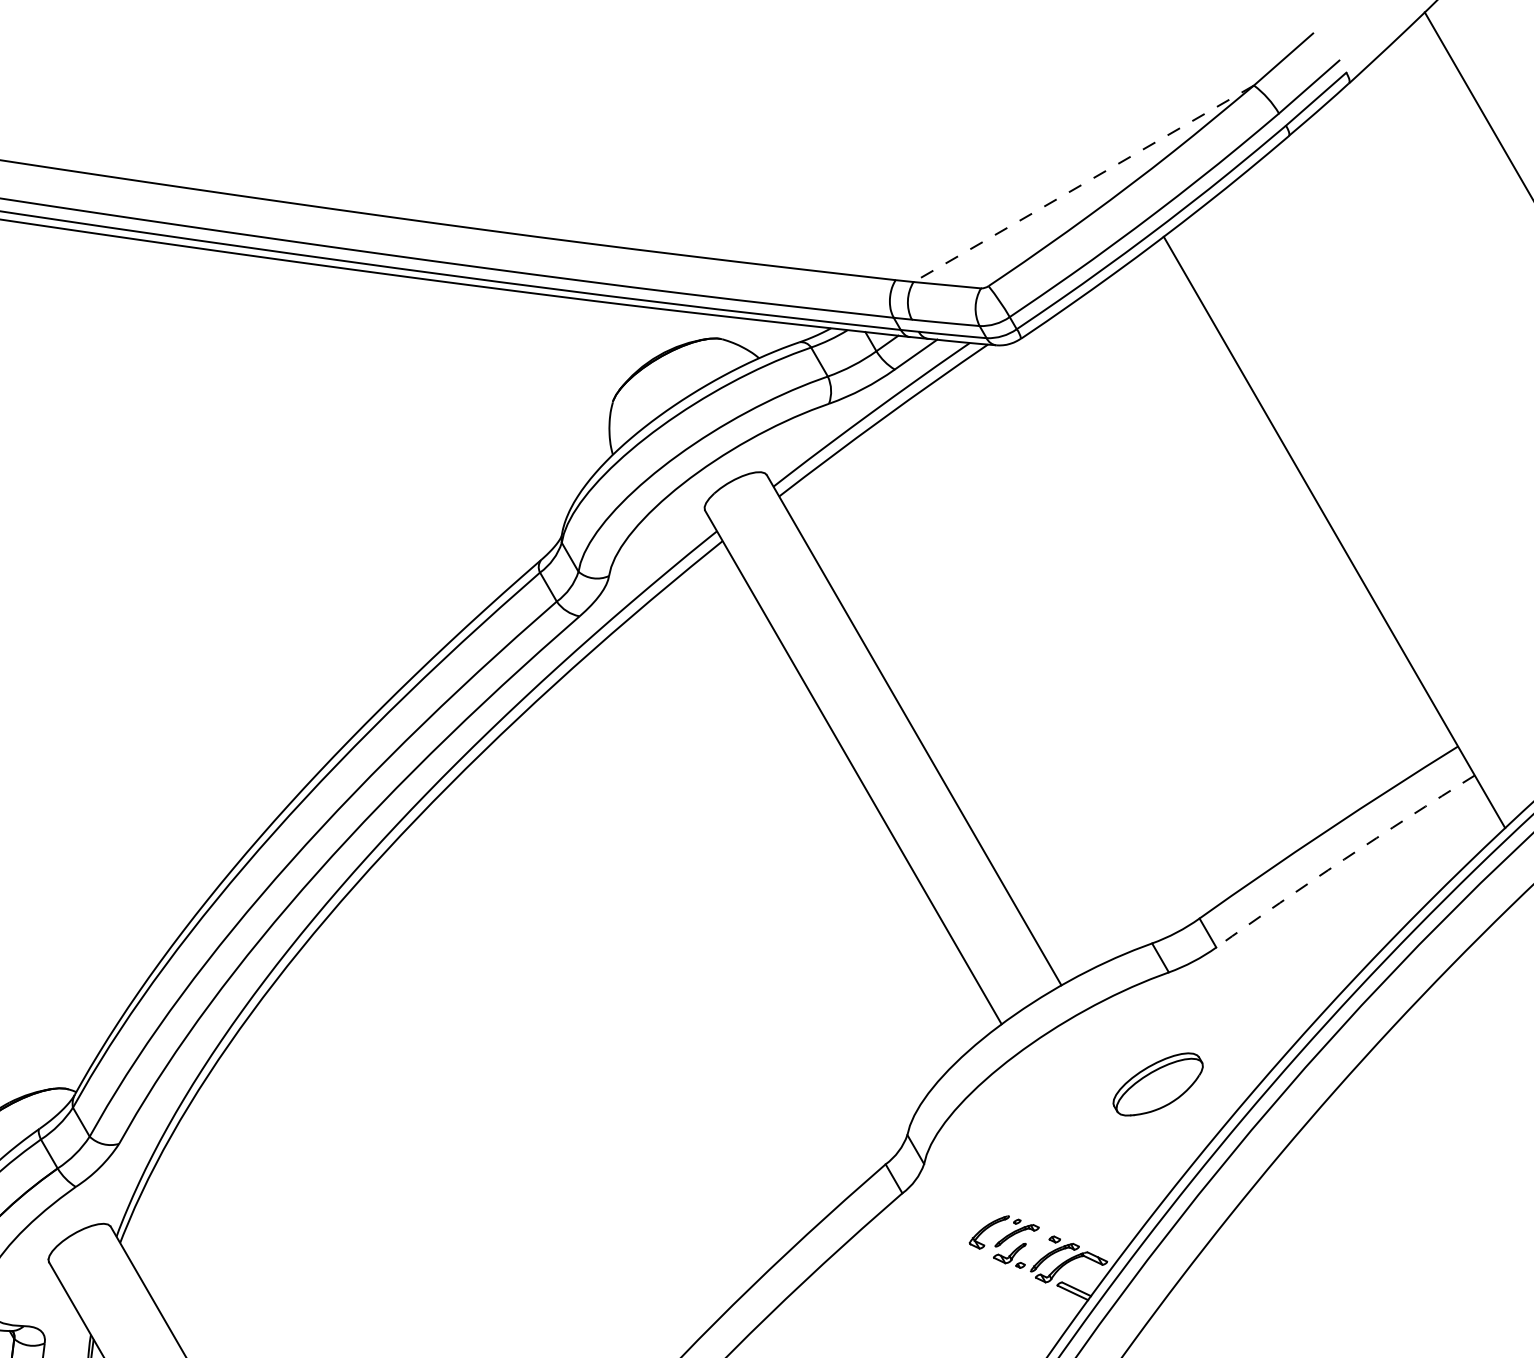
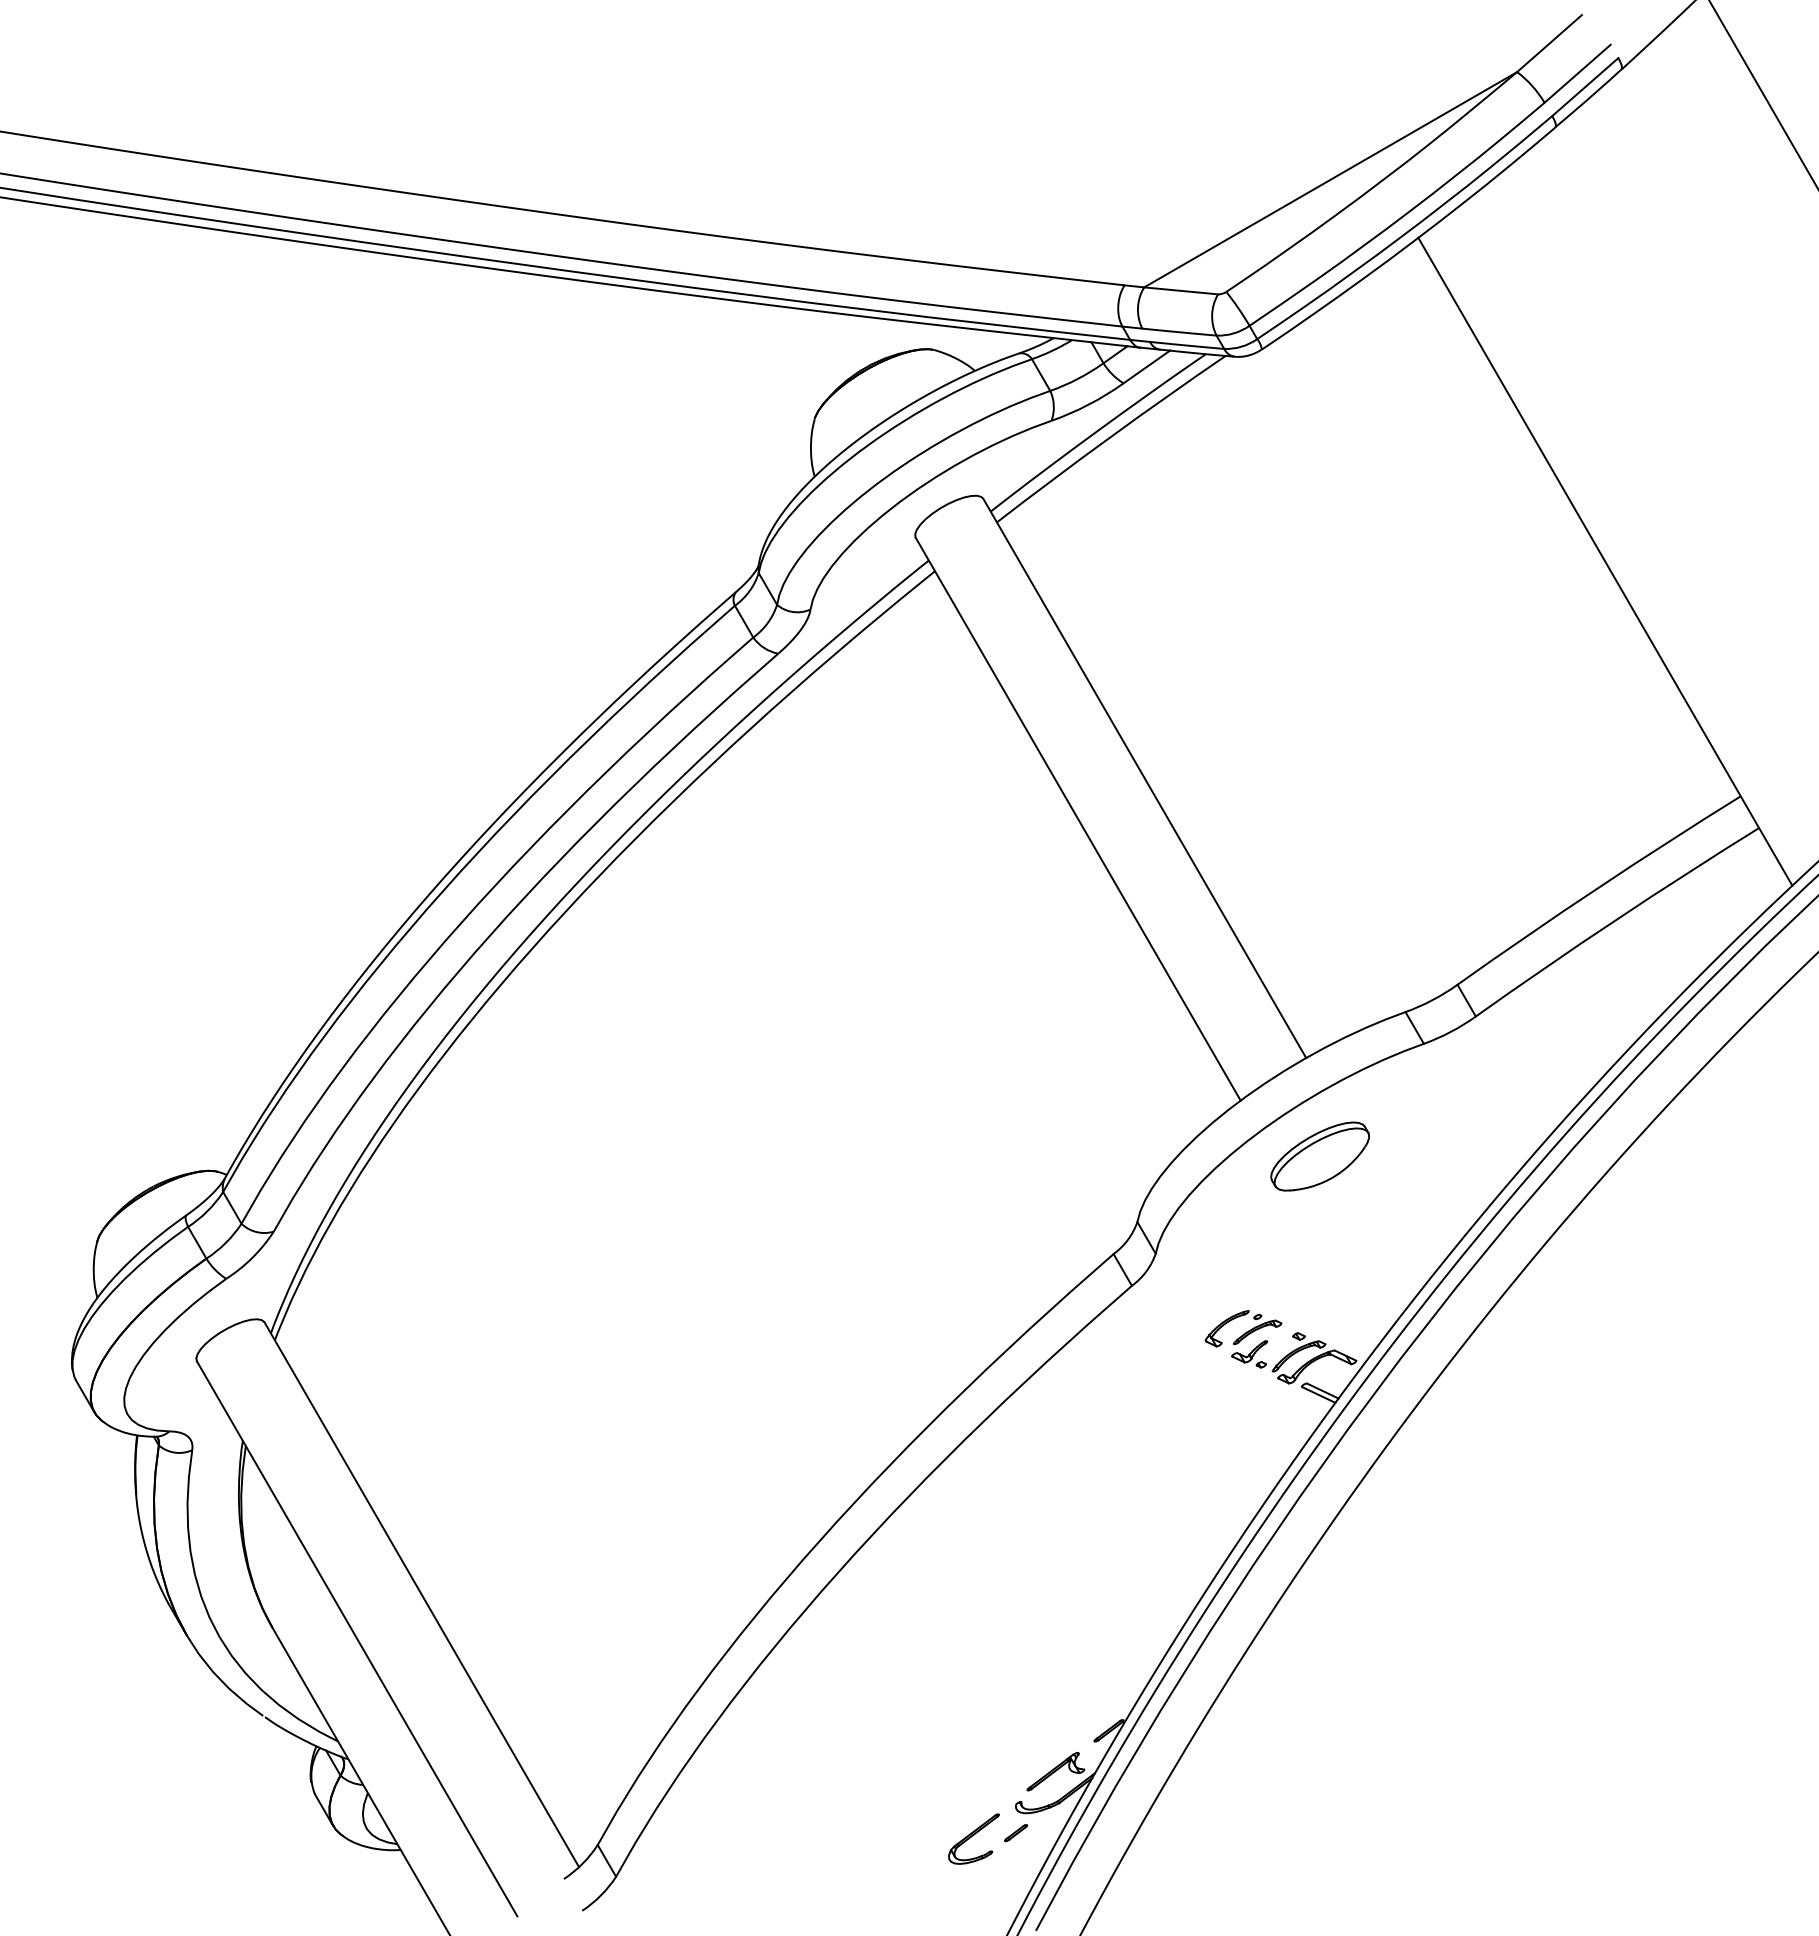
line: (1083, 183) -> (1330, 179), dashed -> solid
arc: (1344, 859) -> (1616, 920), dashed -> solid
part: (1158, 1084) -> (1320, 1156), moved

